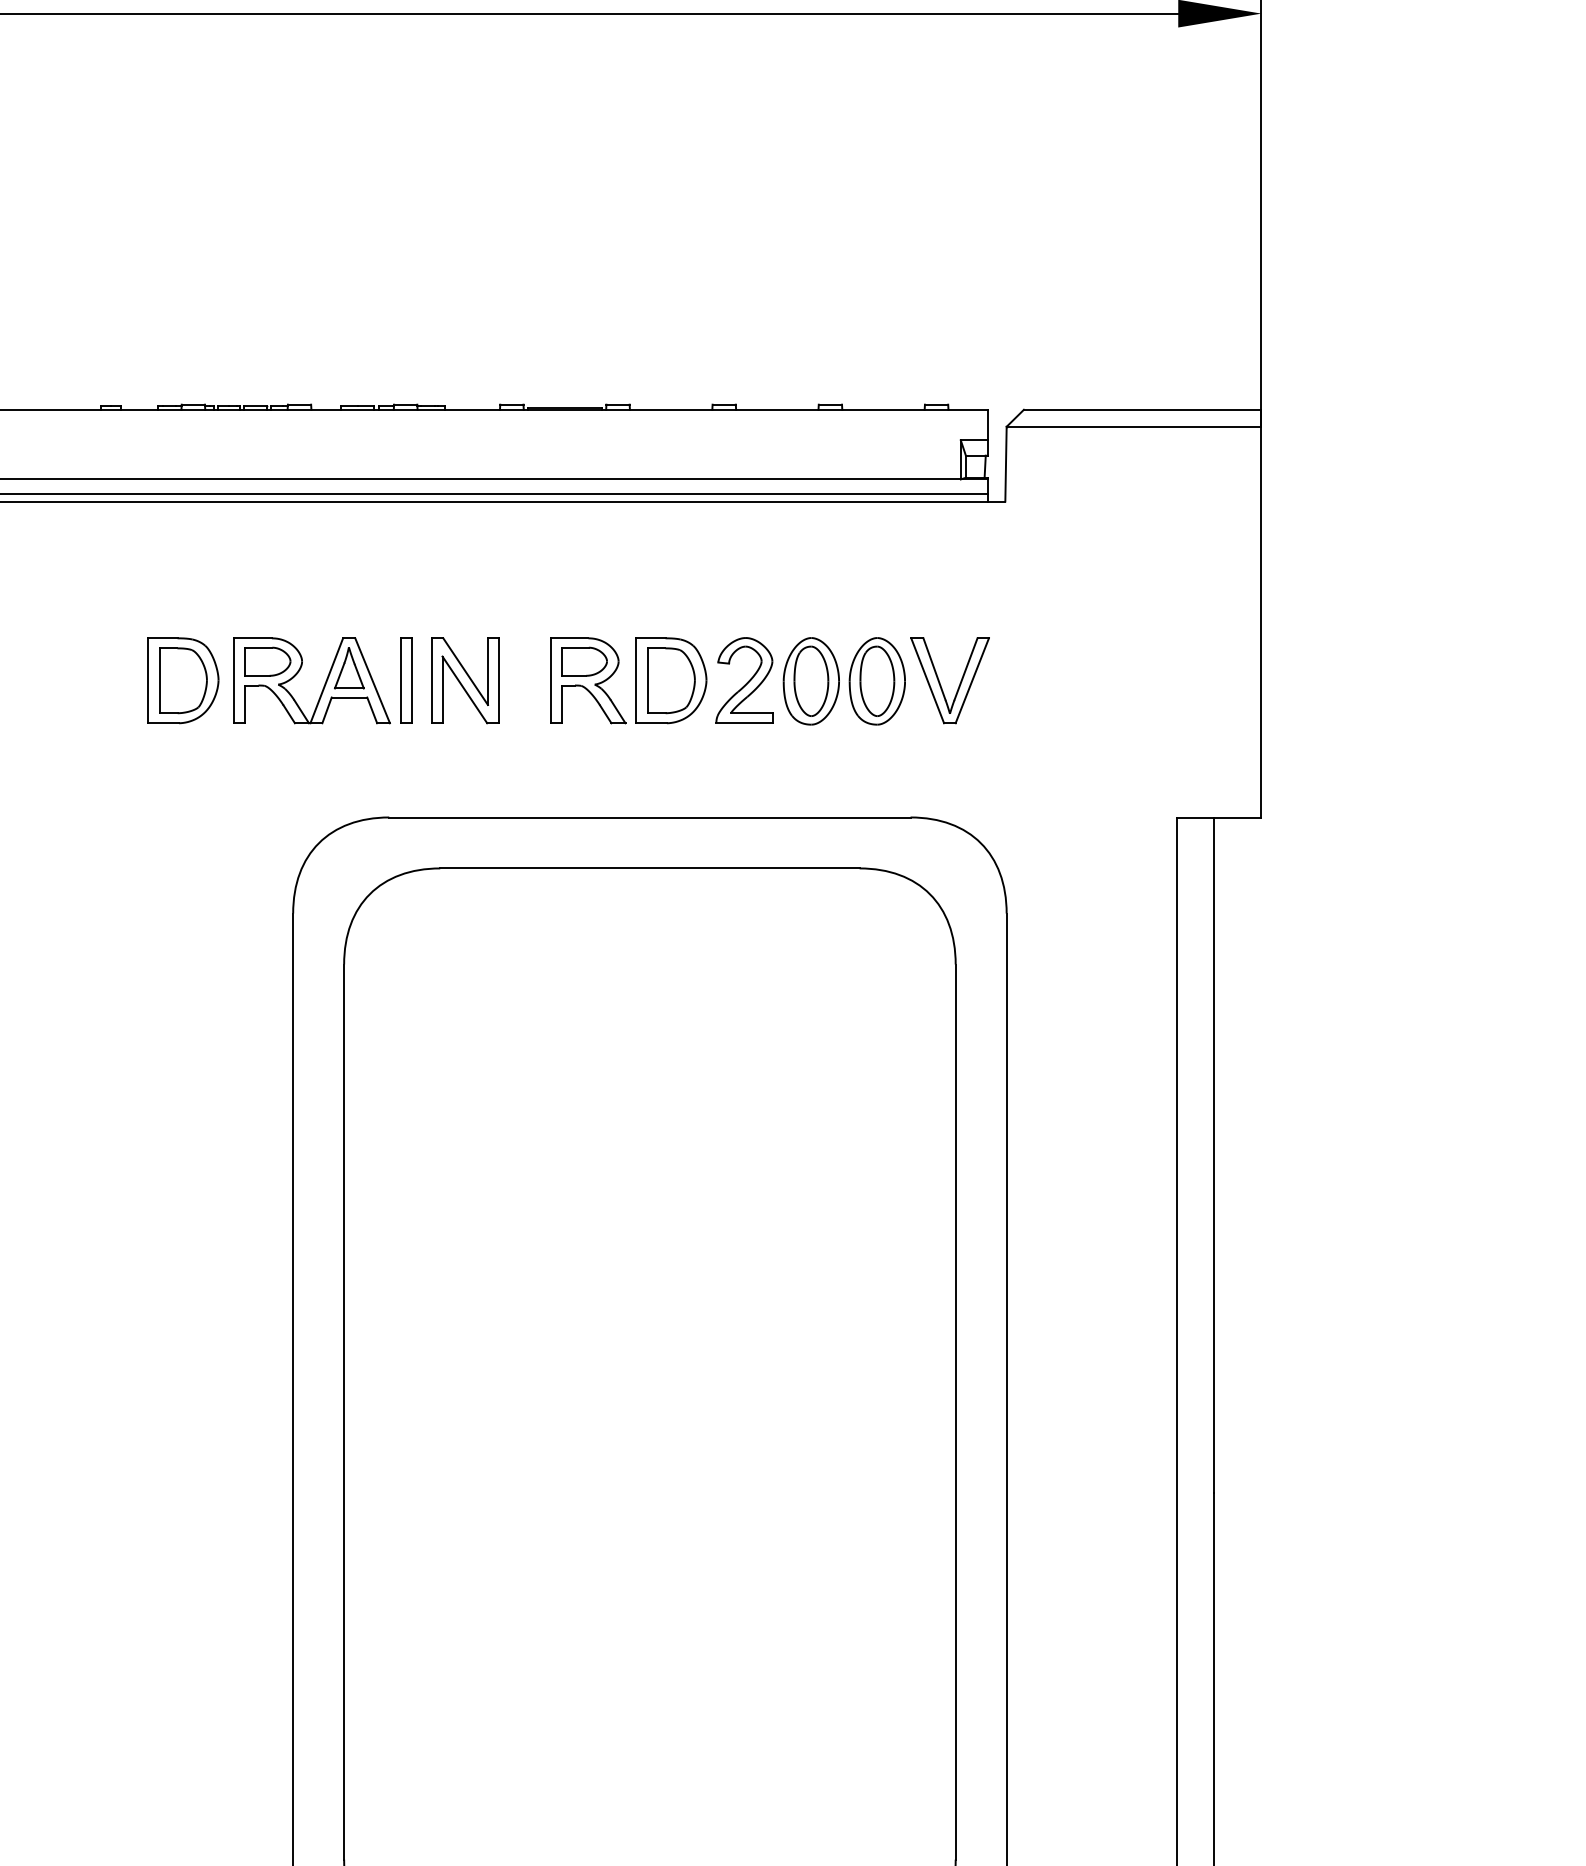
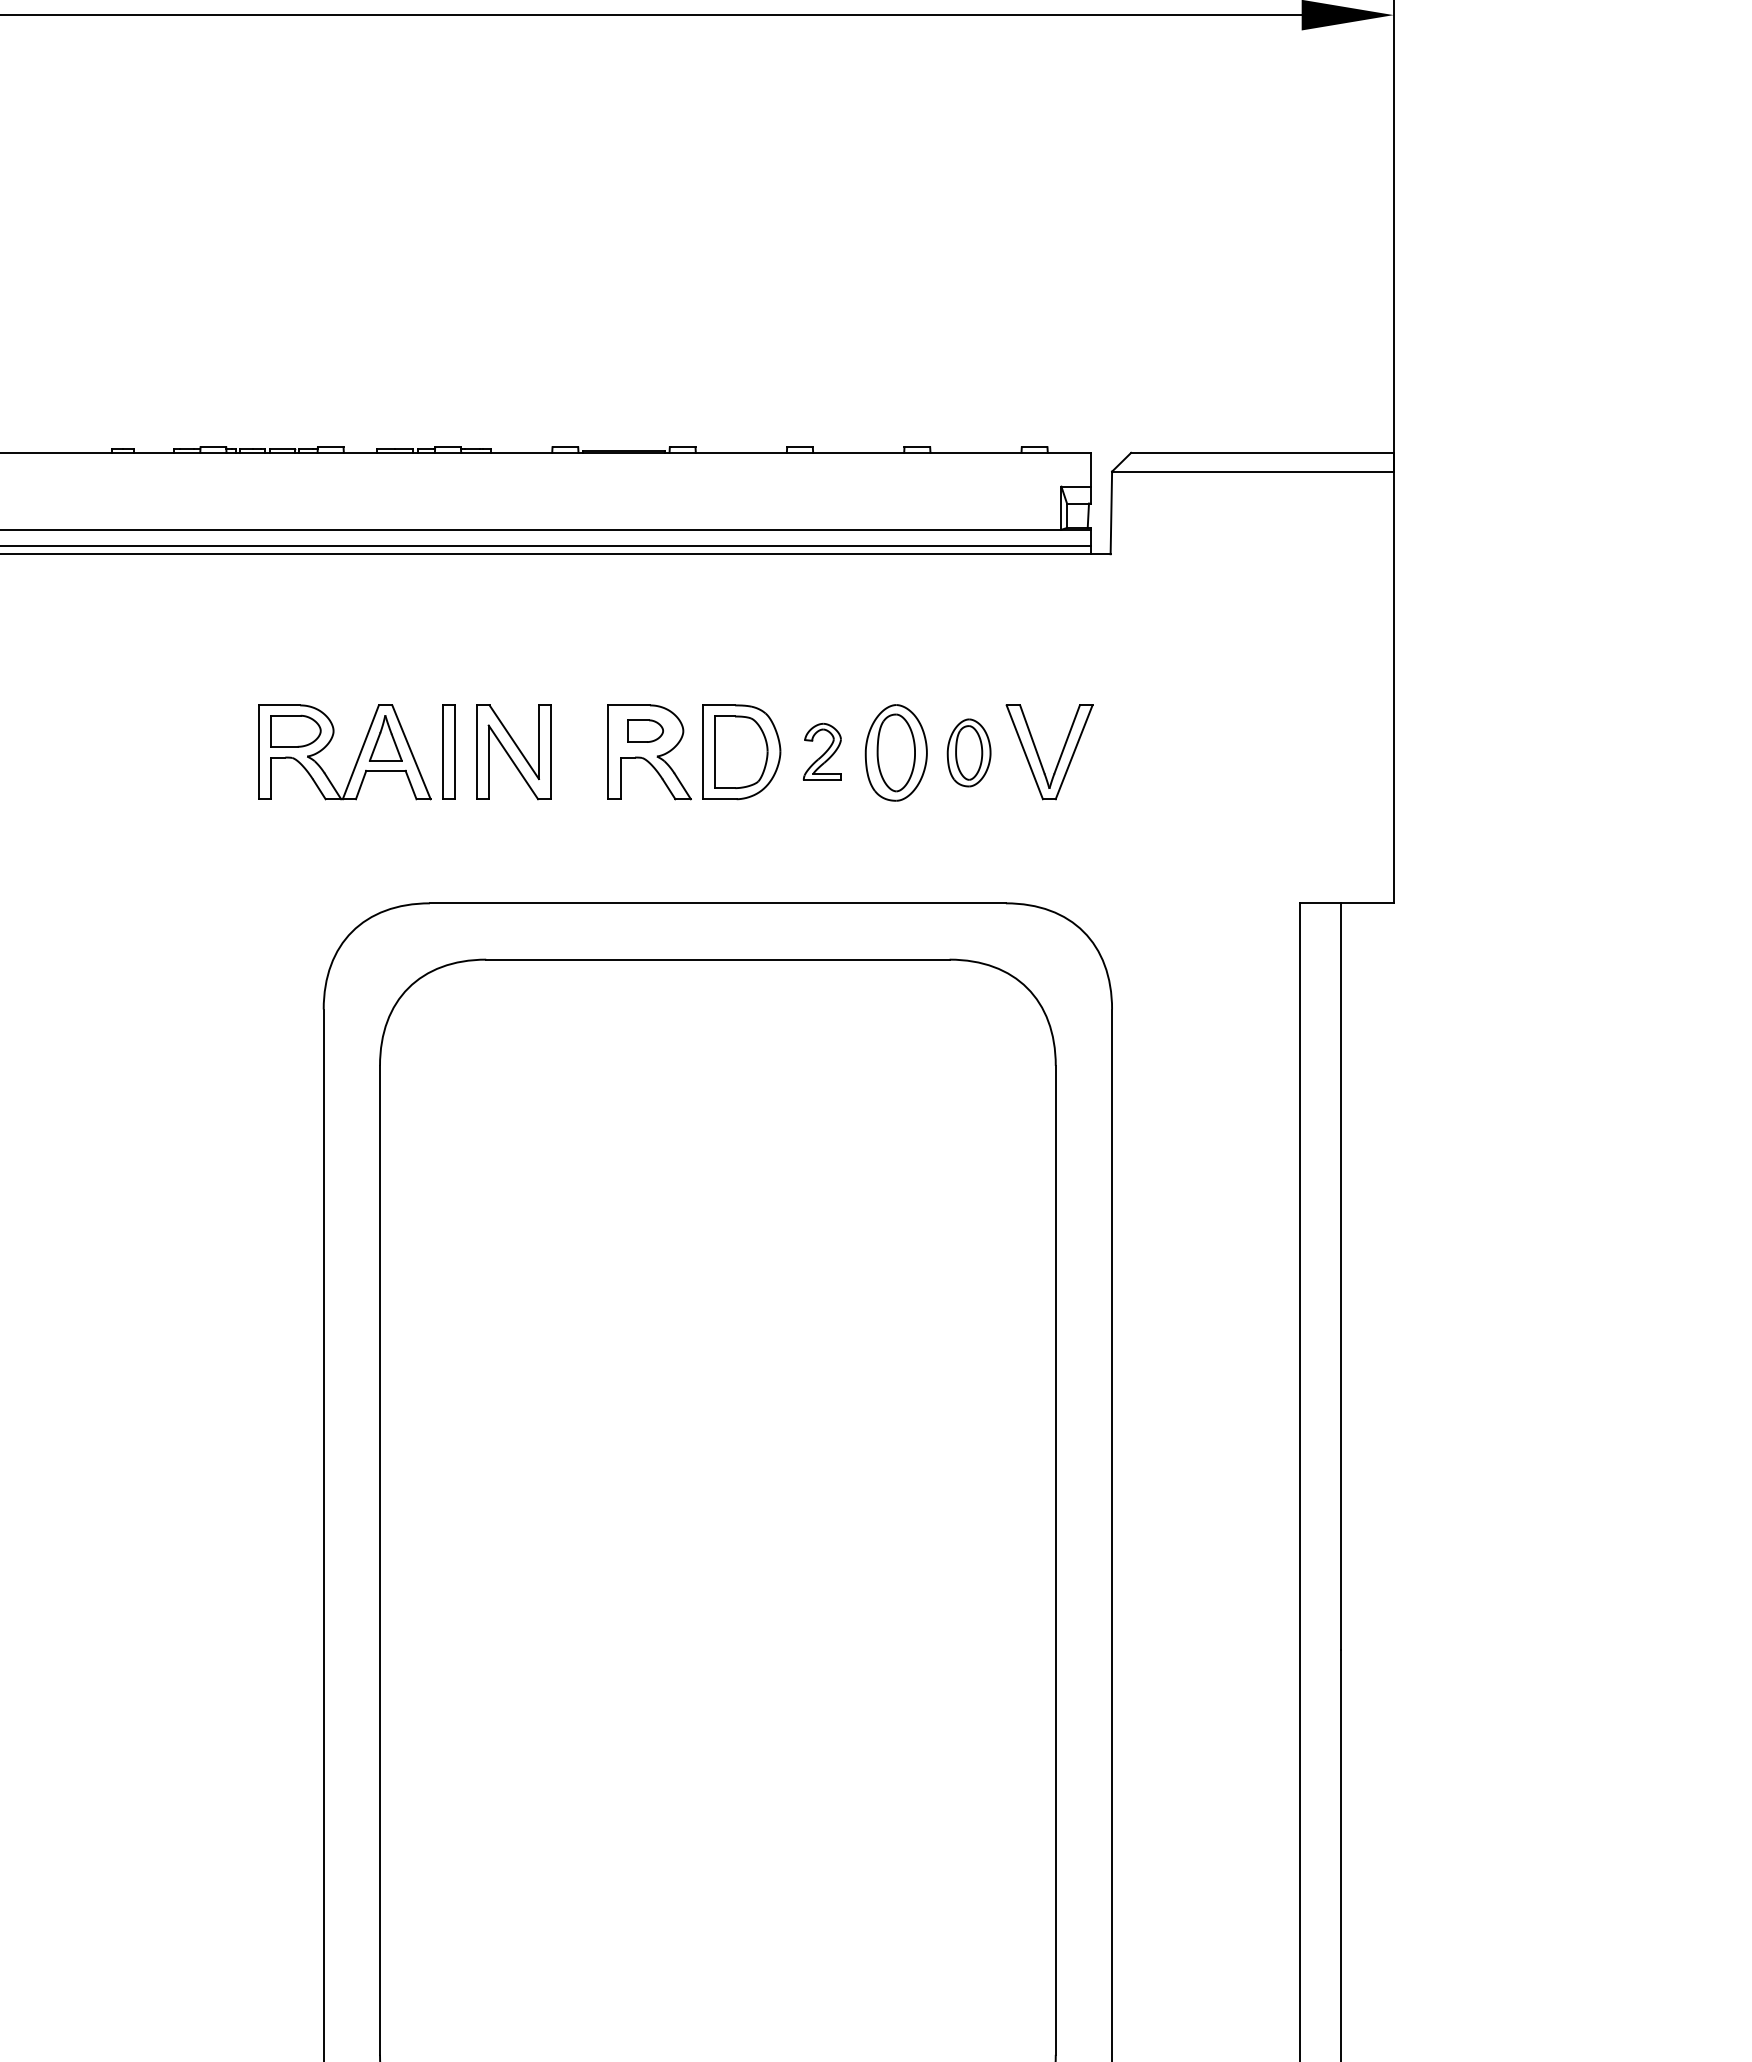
part: (584, 661) -> (645, 730), size x0.7
part: (183, 680) -> (202, 752), removed
part: (744, 680) -> (822, 751), size x0.6
part: (876, 680) -> (968, 752), size x0.7

